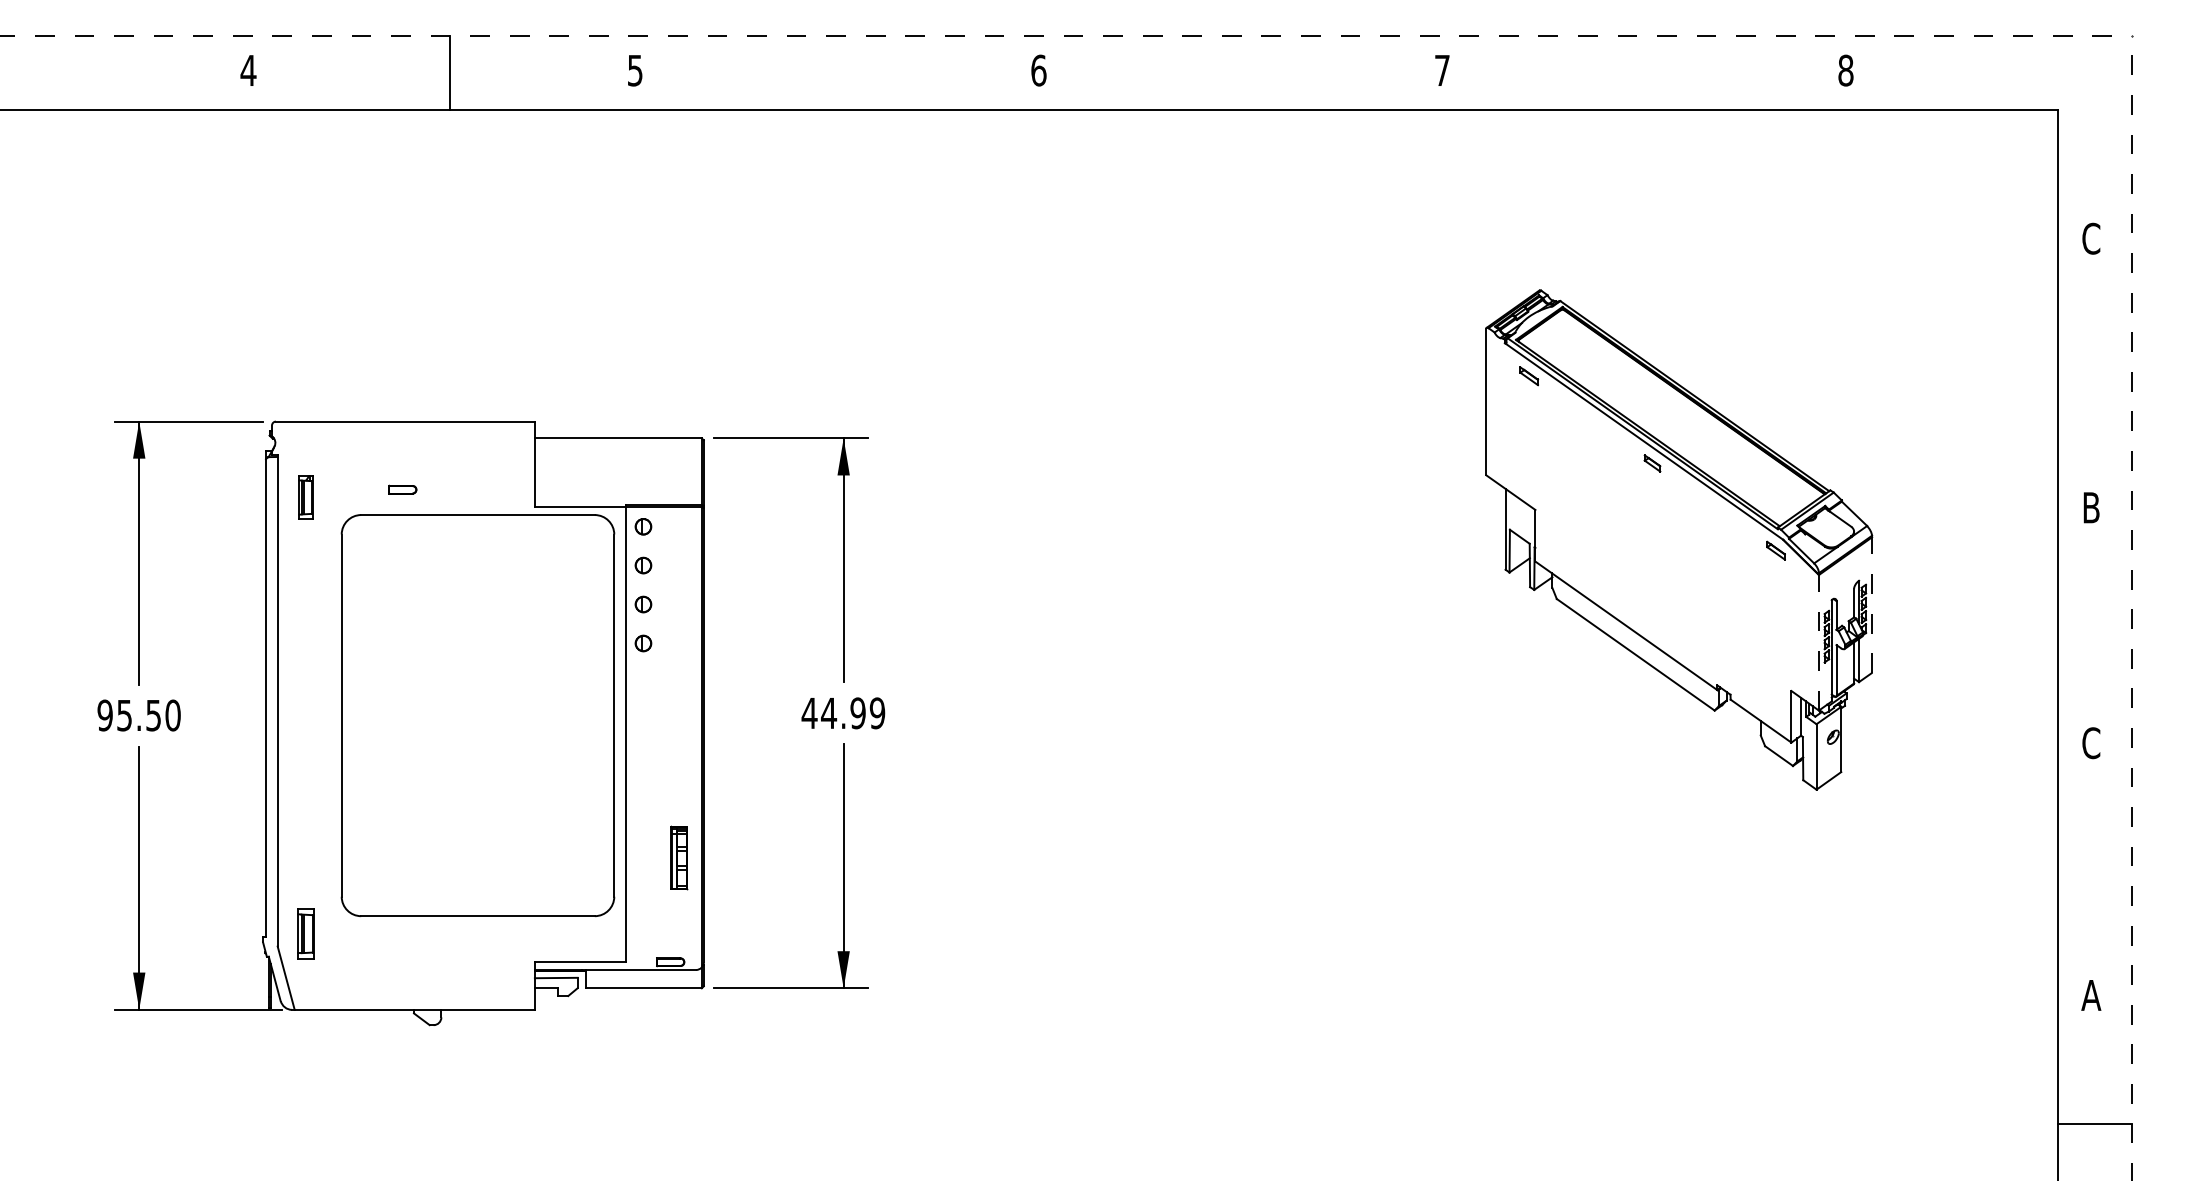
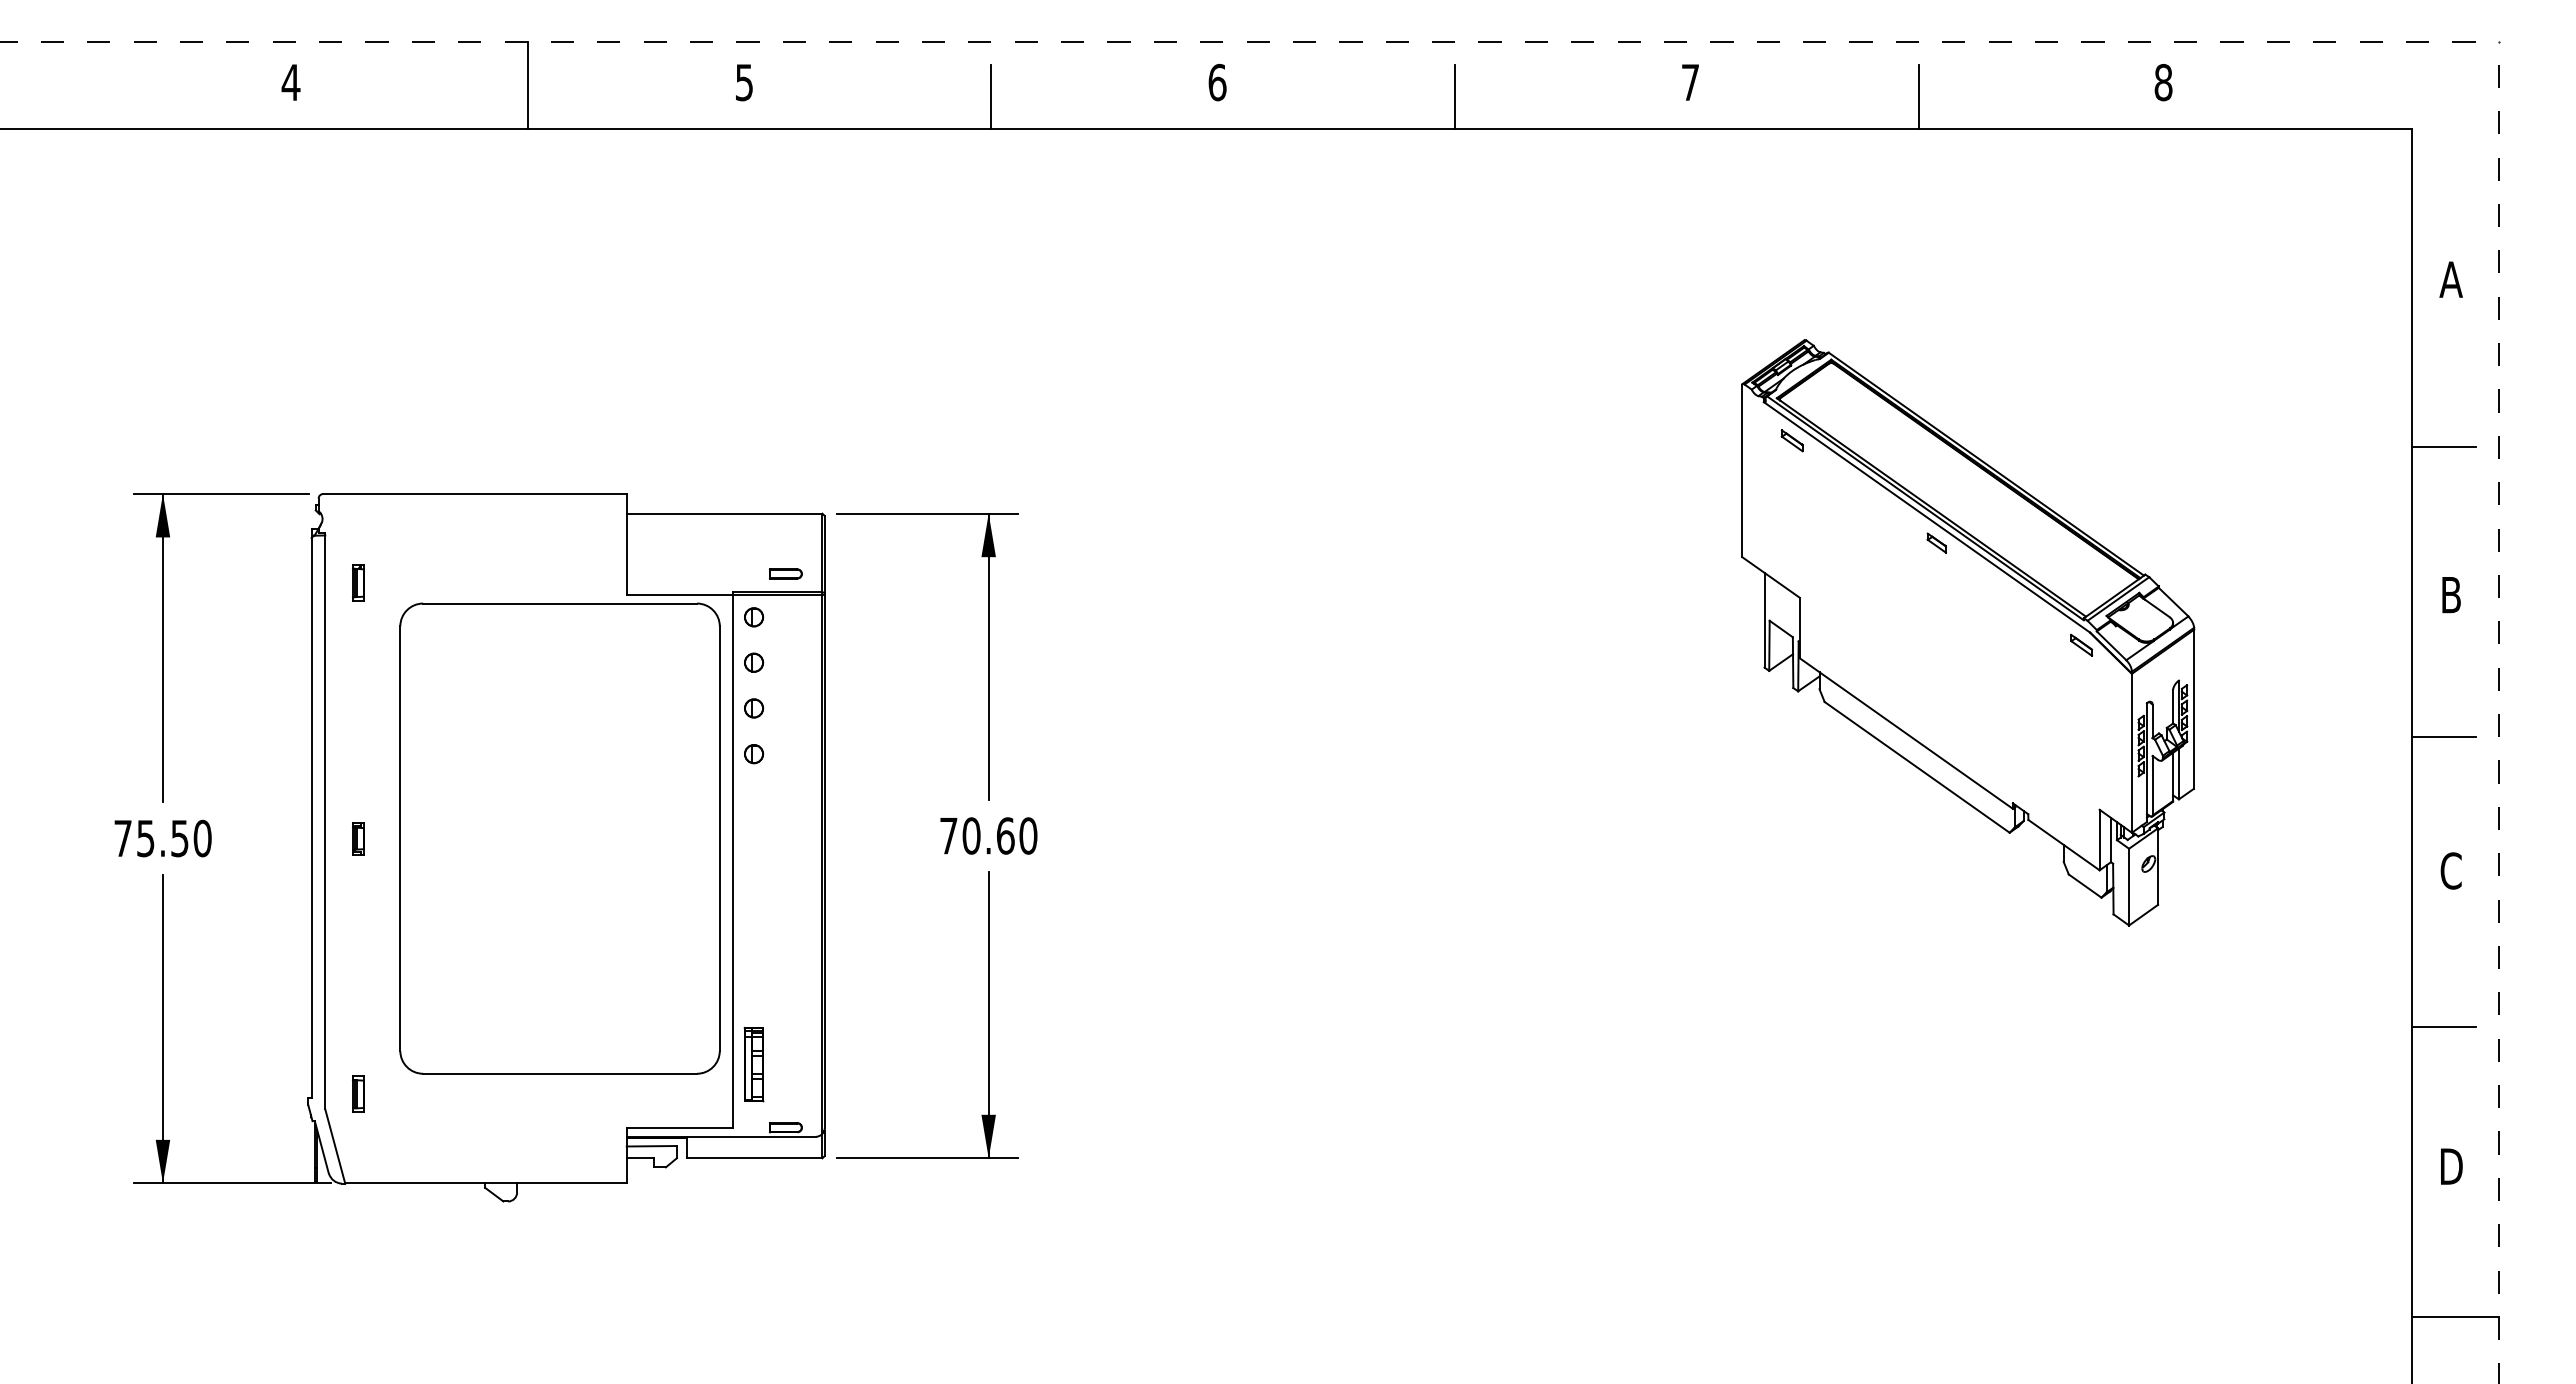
line: (846, 82) -> (991, 96), added
line: (1241, 82) -> (1455, 96), added
line: (1637, 82) -> (1919, 96), added
text: (2090, 238) -> (2450, 279), C -> A
line: (2084, 381) -> (2443, 447), added
part: (402, 489) -> (785, 573), moved
part: (306, 497) -> (358, 582), size x0.71
line: (1871, 605) -> (2193, 709), dashed -> solid
line: (2084, 629) -> (2443, 737), added
line: (1818, 641) -> (2131, 751), dashed -> solid
text: (843, 712) -> (988, 835), 44.99 -> 70.60
text: (104, 715) -> (122, 838), 95.50 -> 75.50
part: (306, 715) -> (358, 838), added
part: (678, 857) -> (753, 1064), moved
line: (2084, 876) -> (2443, 1027), added
part: (306, 933) -> (358, 1093), size x0.62
text: (2090, 995) -> (2450, 1166), A -> D

